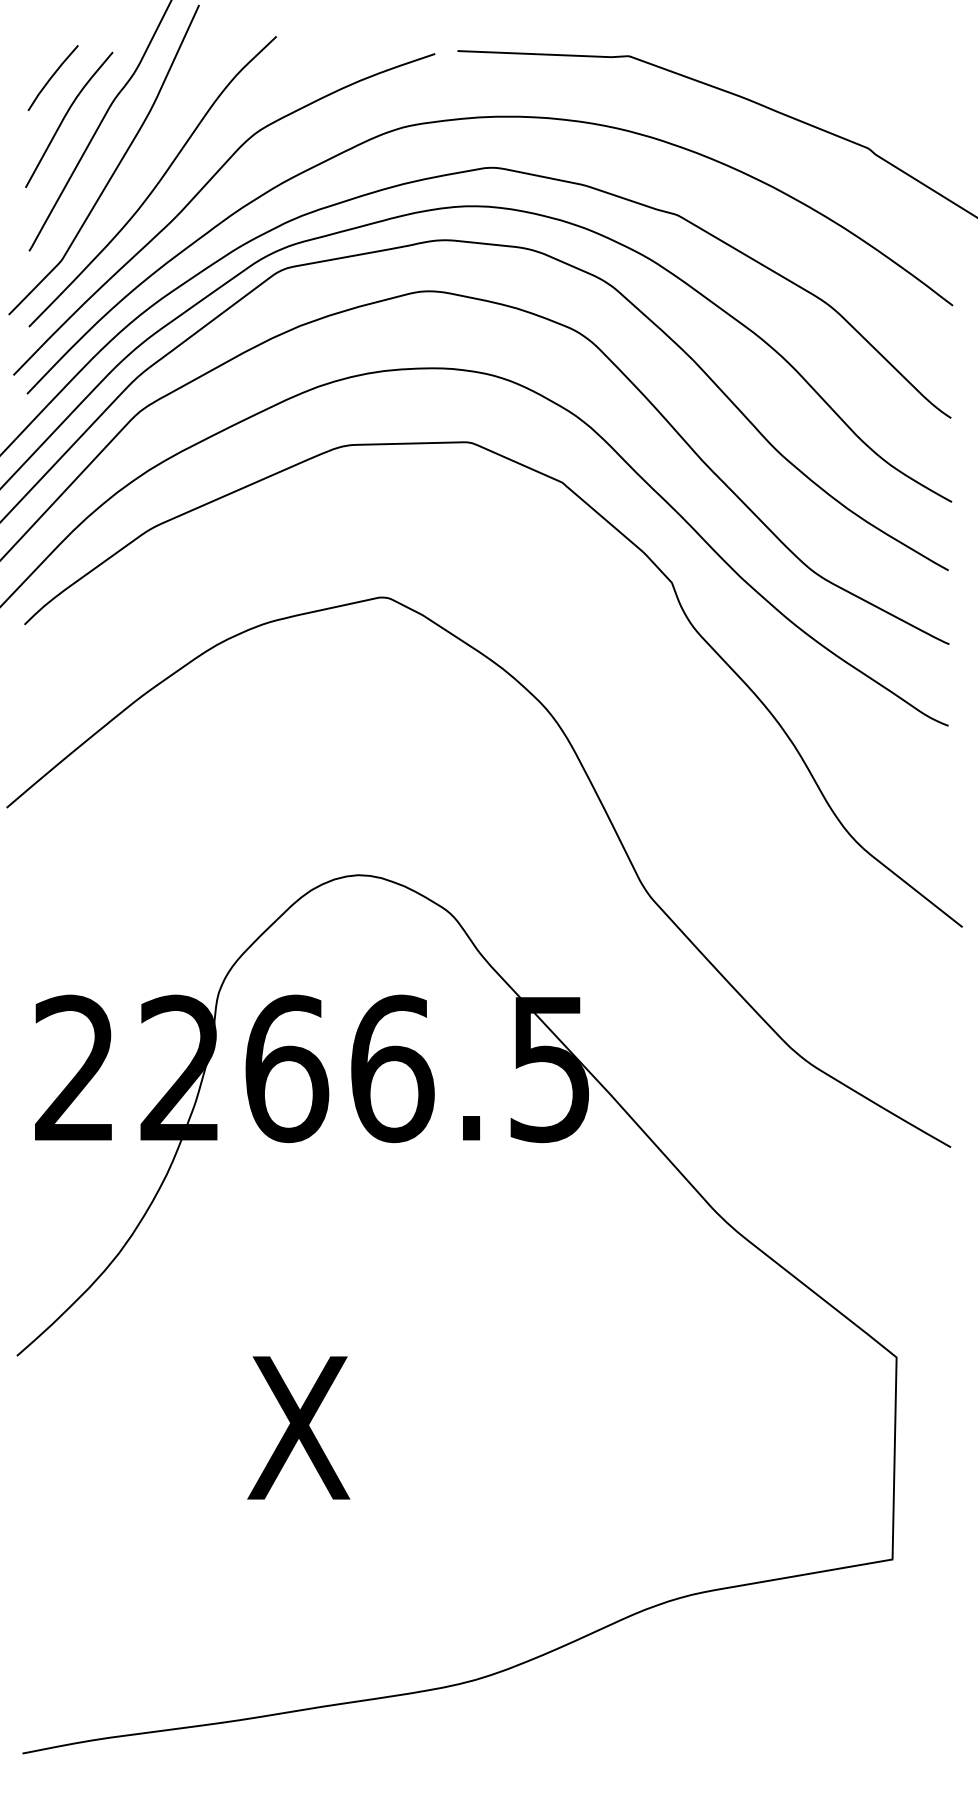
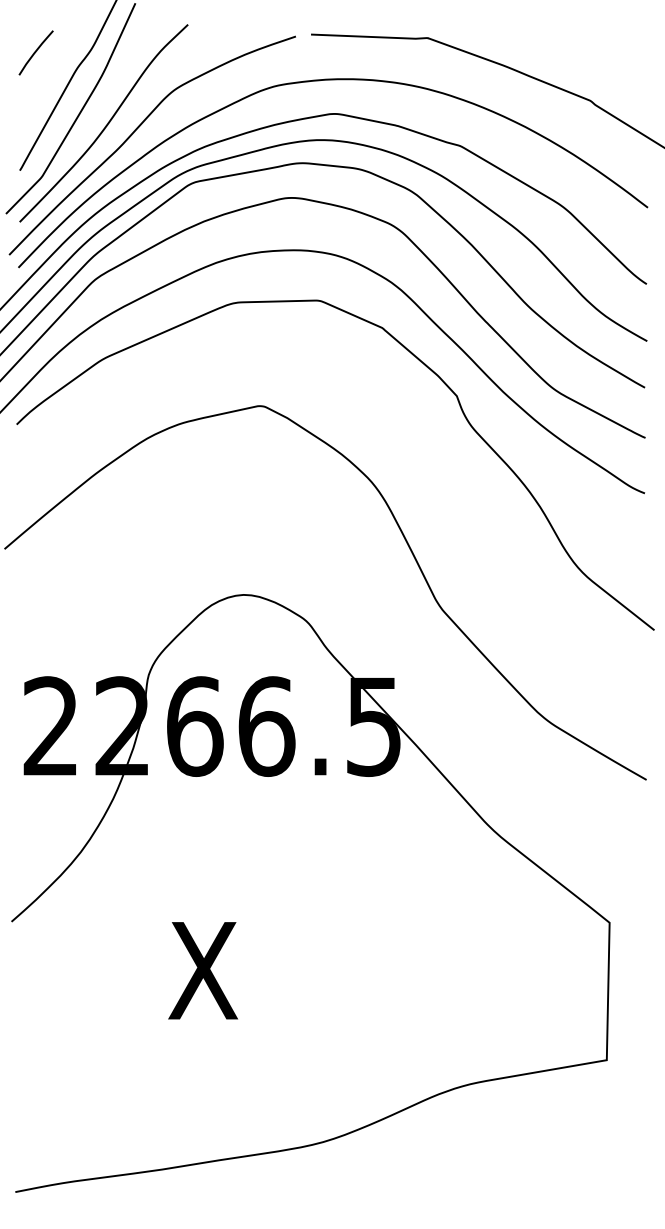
curve: (65, 118) -> (44, 80), removed

